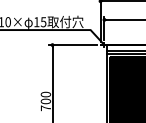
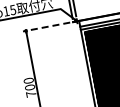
line: (72, 45) -> (45, 27), solid -> dashed

